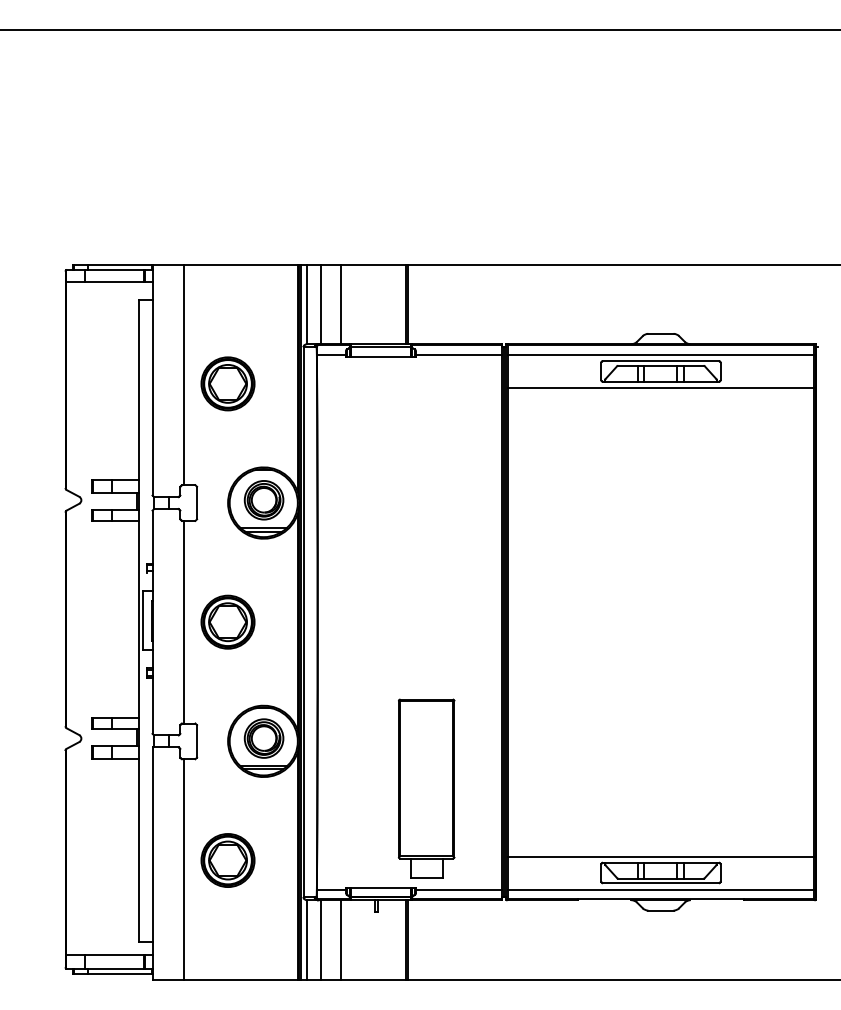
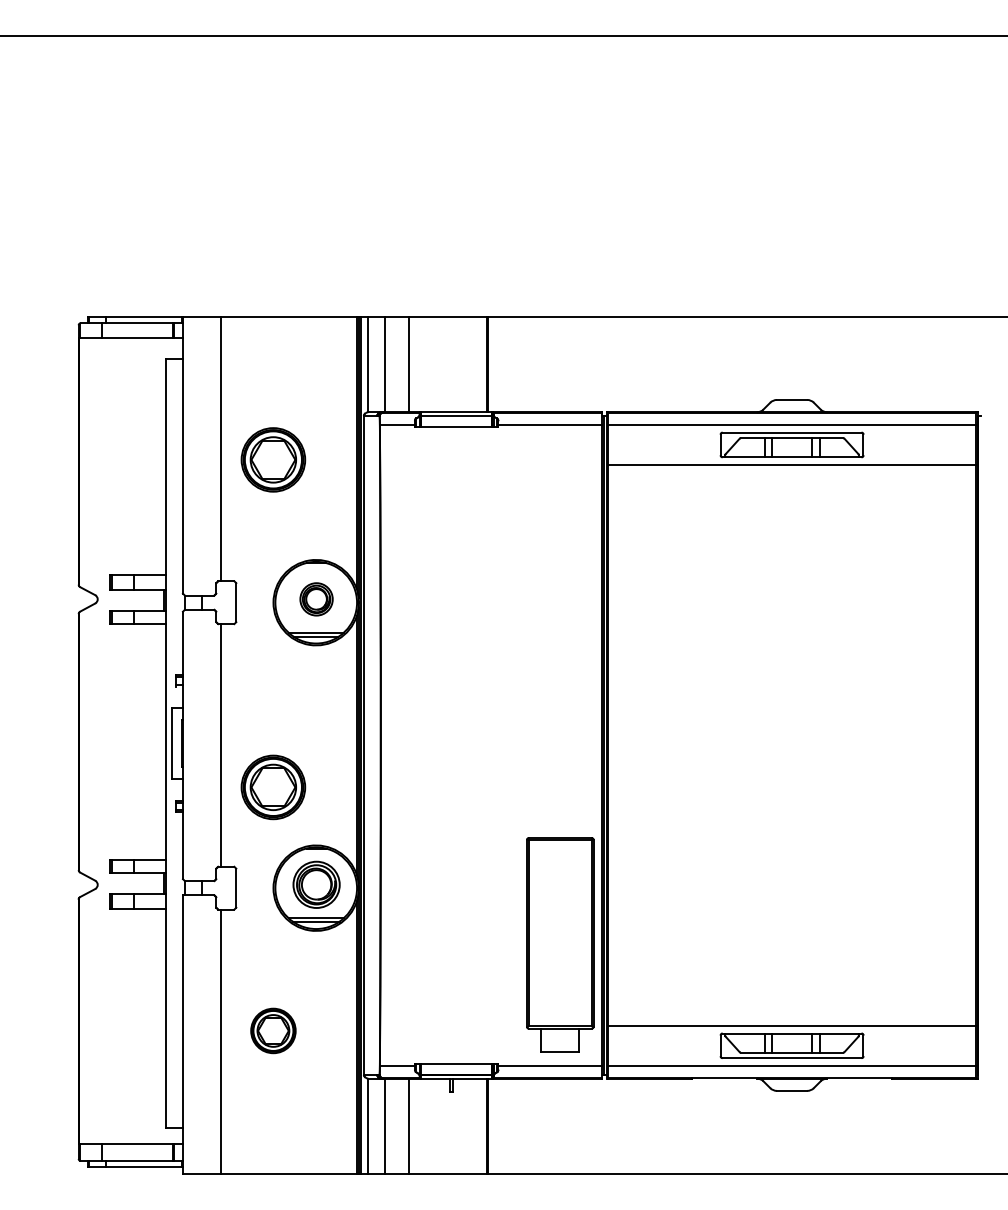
part: (263, 500) -> (316, 599), size x0.7
part: (228, 622) -> (273, 787), moved
part: (426, 788) -> (560, 944), moved
part: (228, 860) -> (273, 1030), size x0.7

